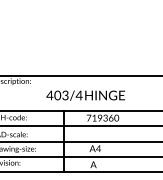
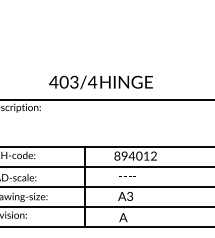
text: (85, 95) -> (100, 82), moved
text: (102, 117) -> (135, 155), 719360 -> 894012
text: (98, 148) -> (129, 195), A4 -> A3

